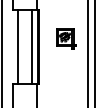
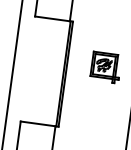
line: (18, 47) -> (36, 70), removed
line: (31, 47) -> (54, 73), removed

